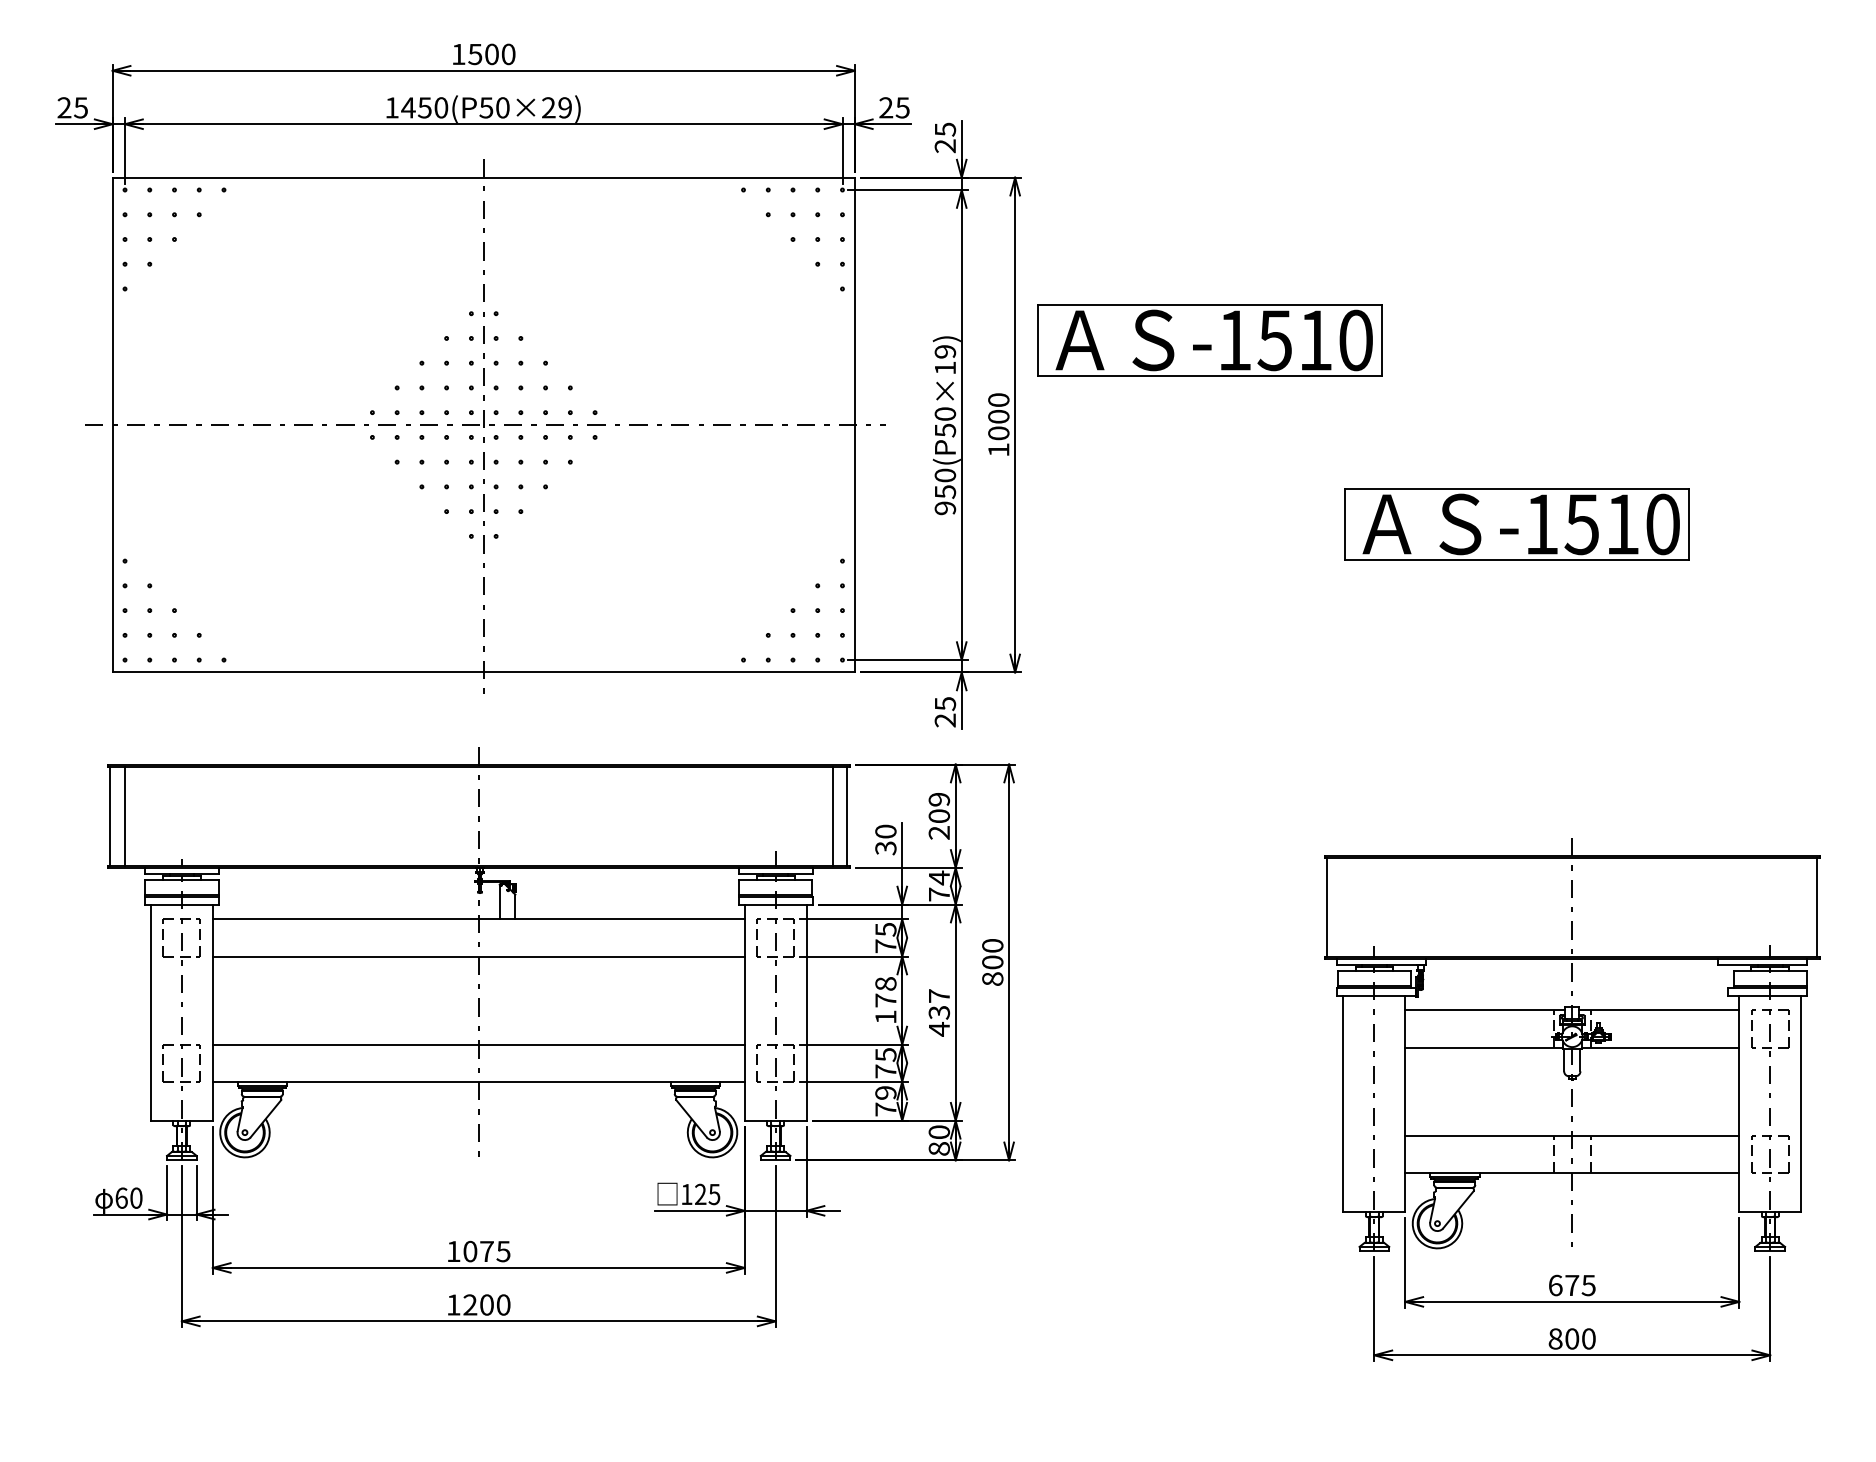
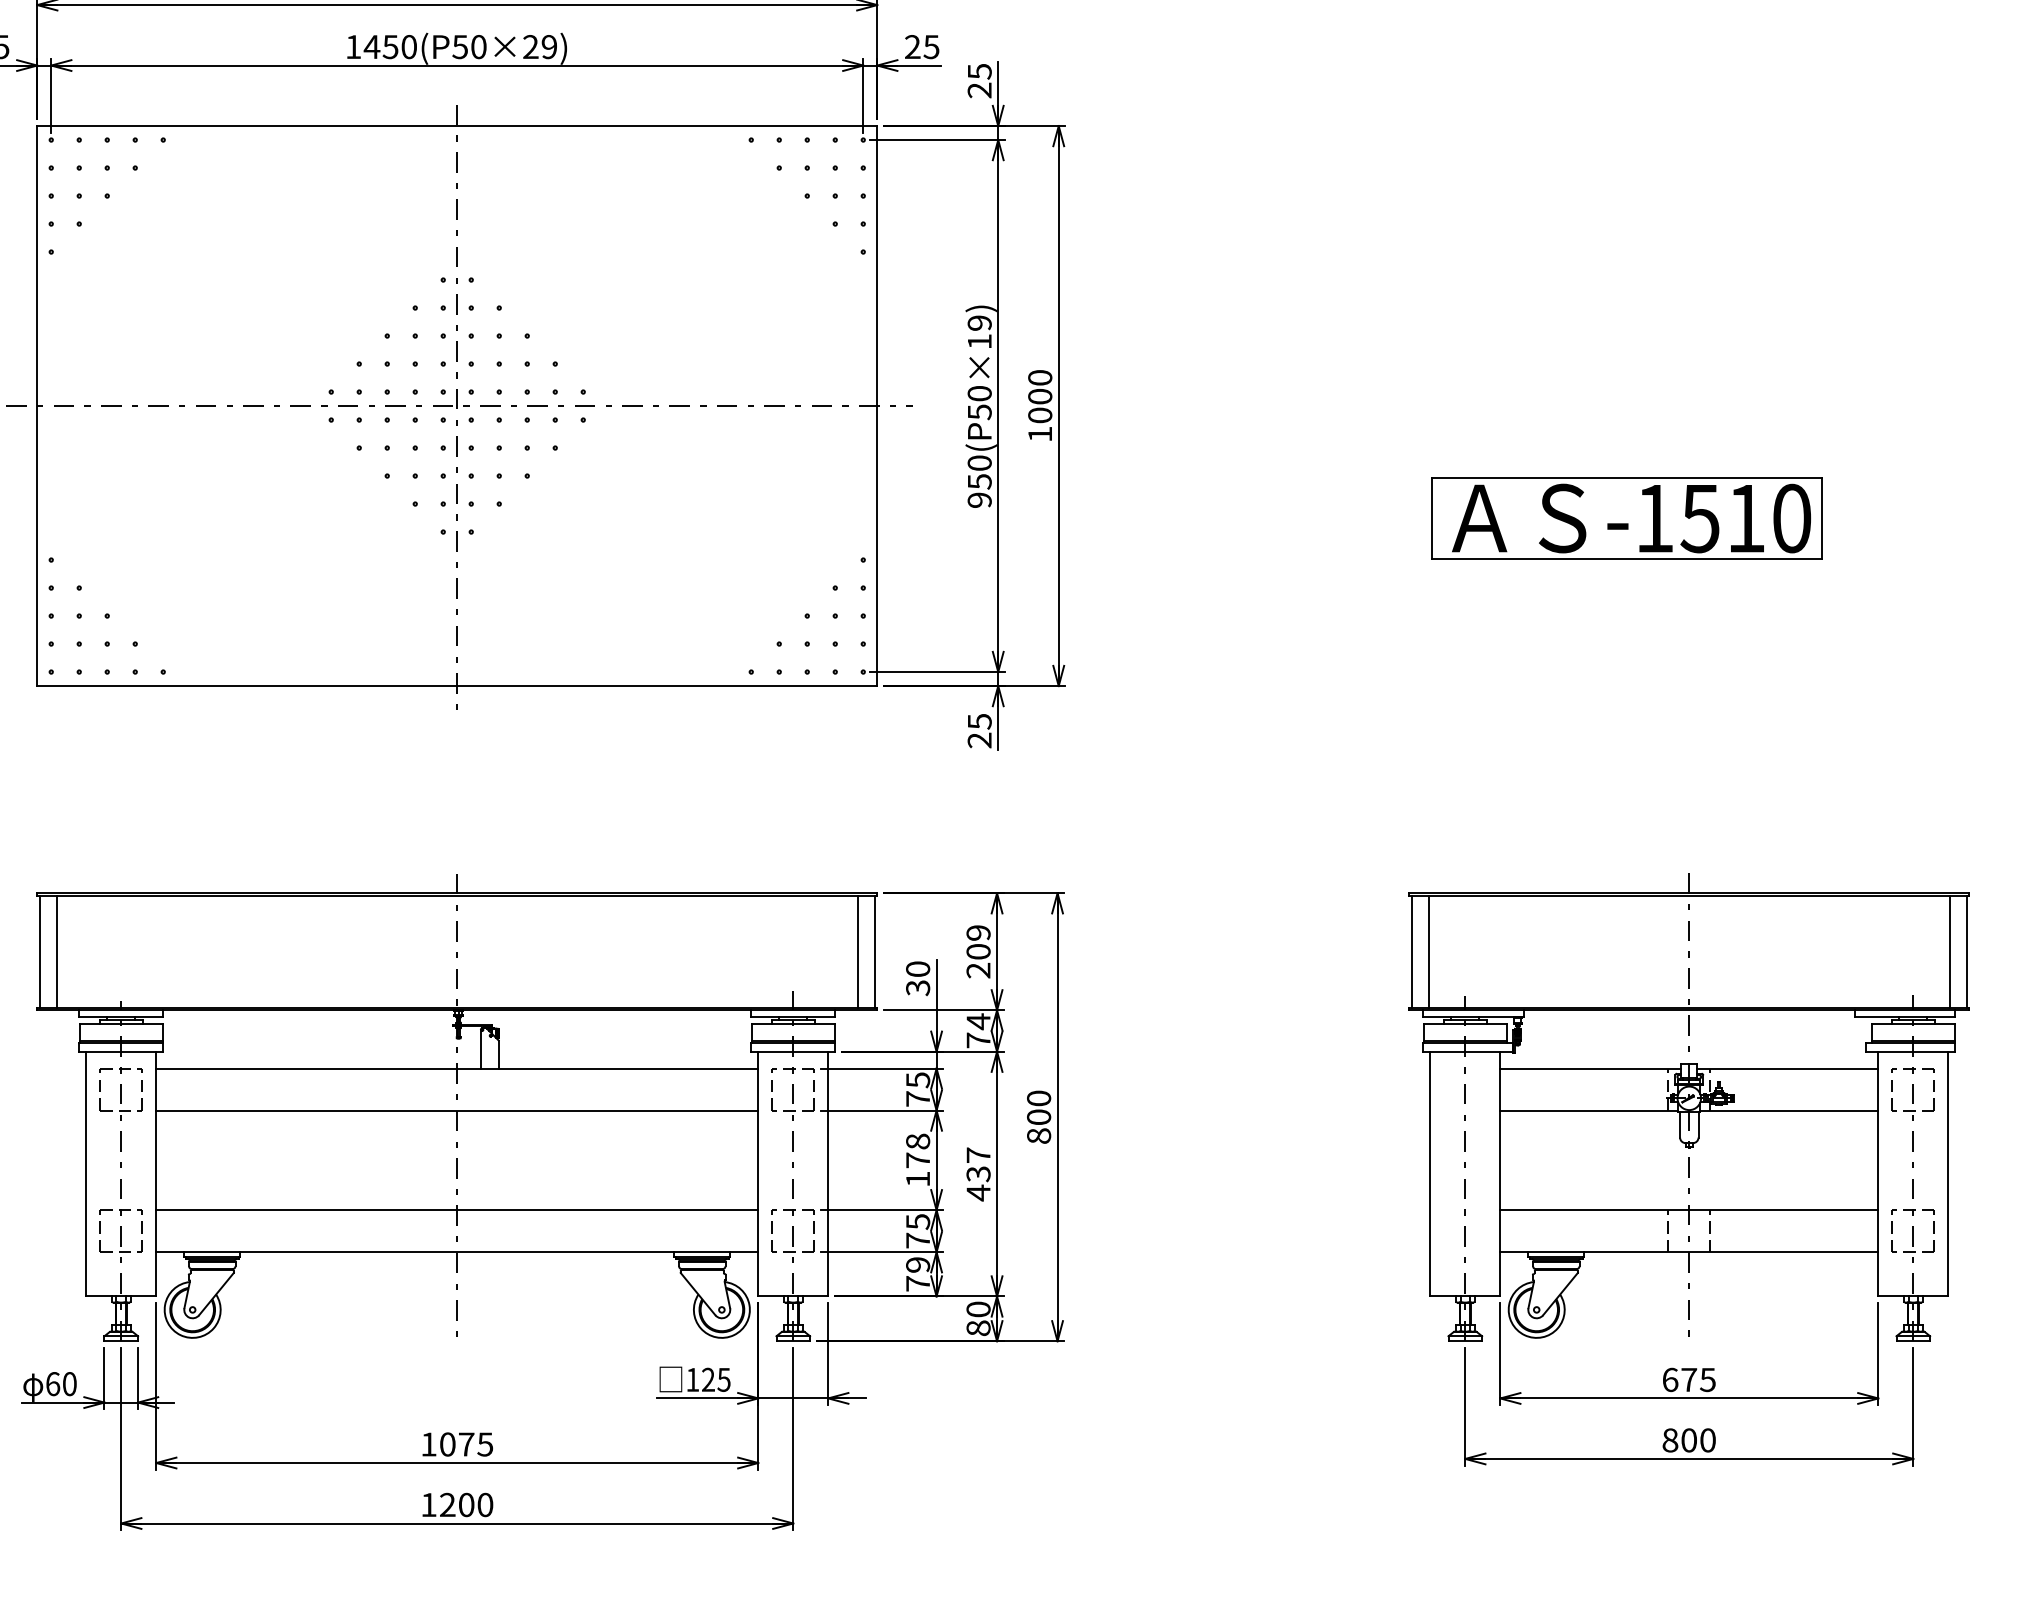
part: (1209, 340) -> (1278, 310), removed
line: (1342, 907) -> (1429, 952), added
line: (1802, 907) -> (1949, 952), added
part: (554, 1037) -> (543, 1202), moved

